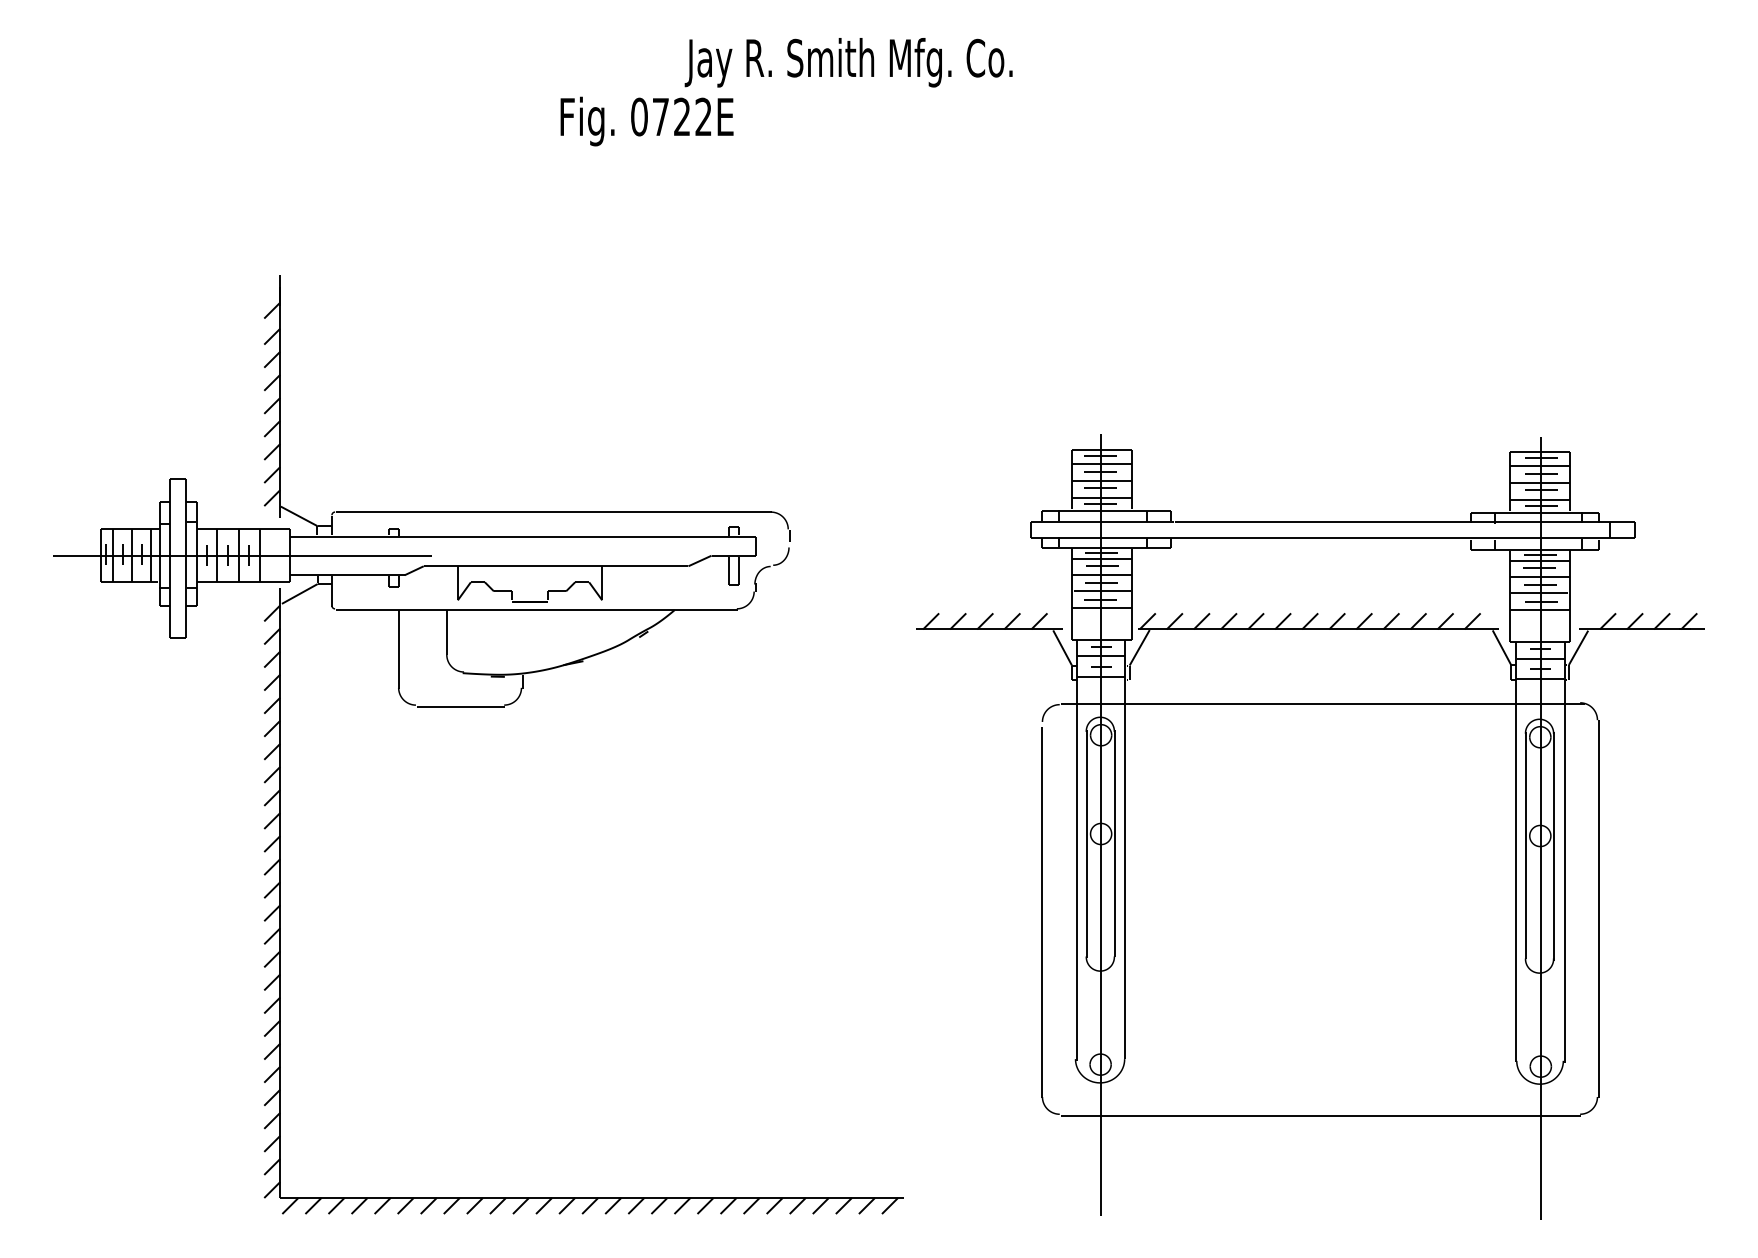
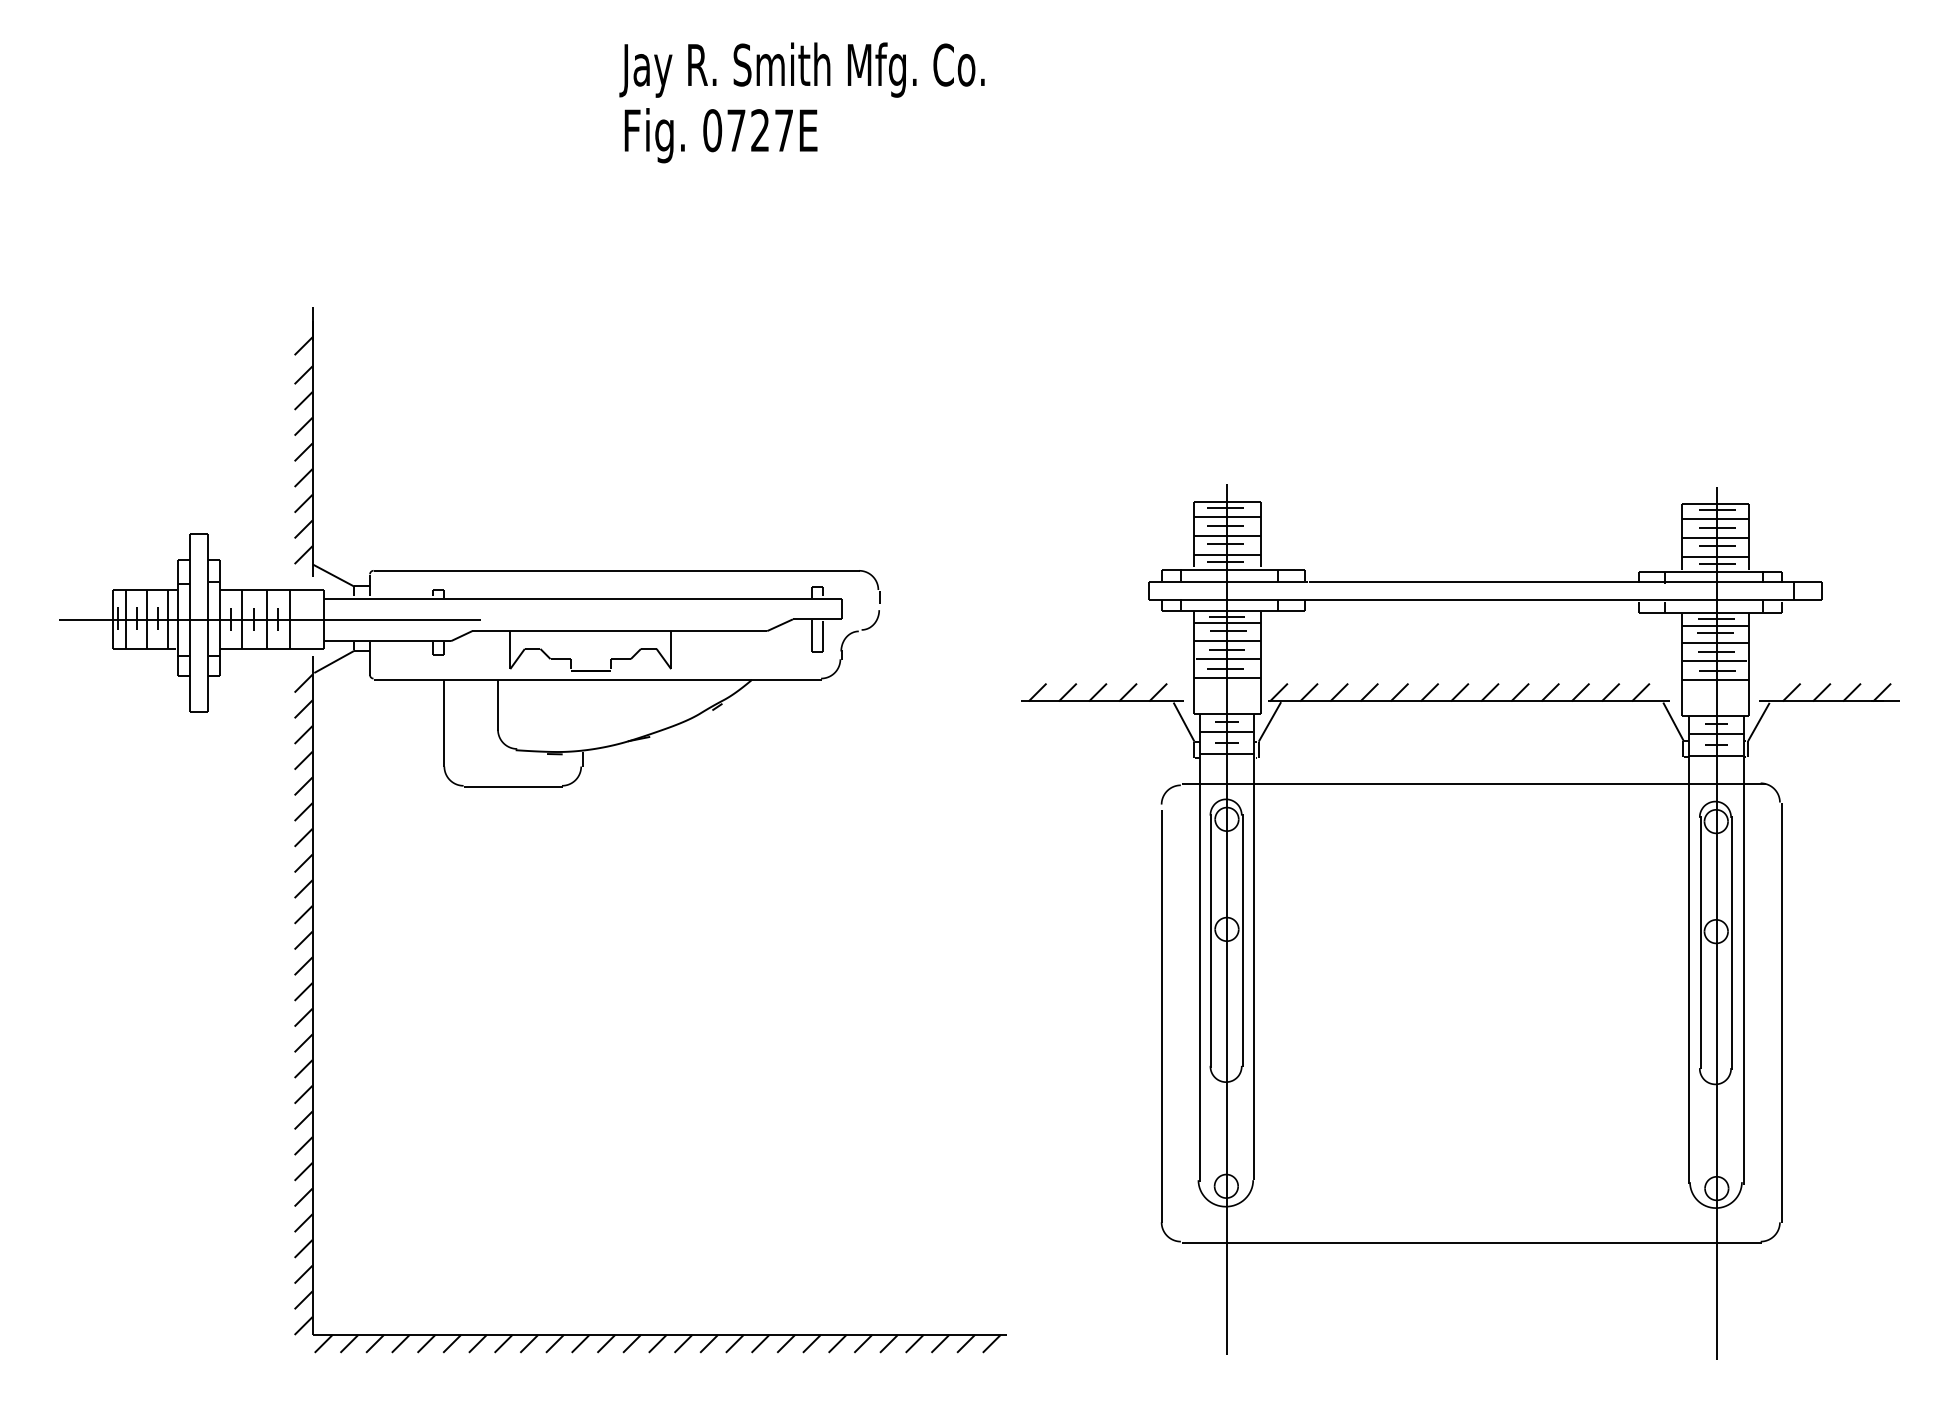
text: (848, 62) -> (801, 69), moved
text: (703, 116) -> (783, 130), 0722E -> 0727E

